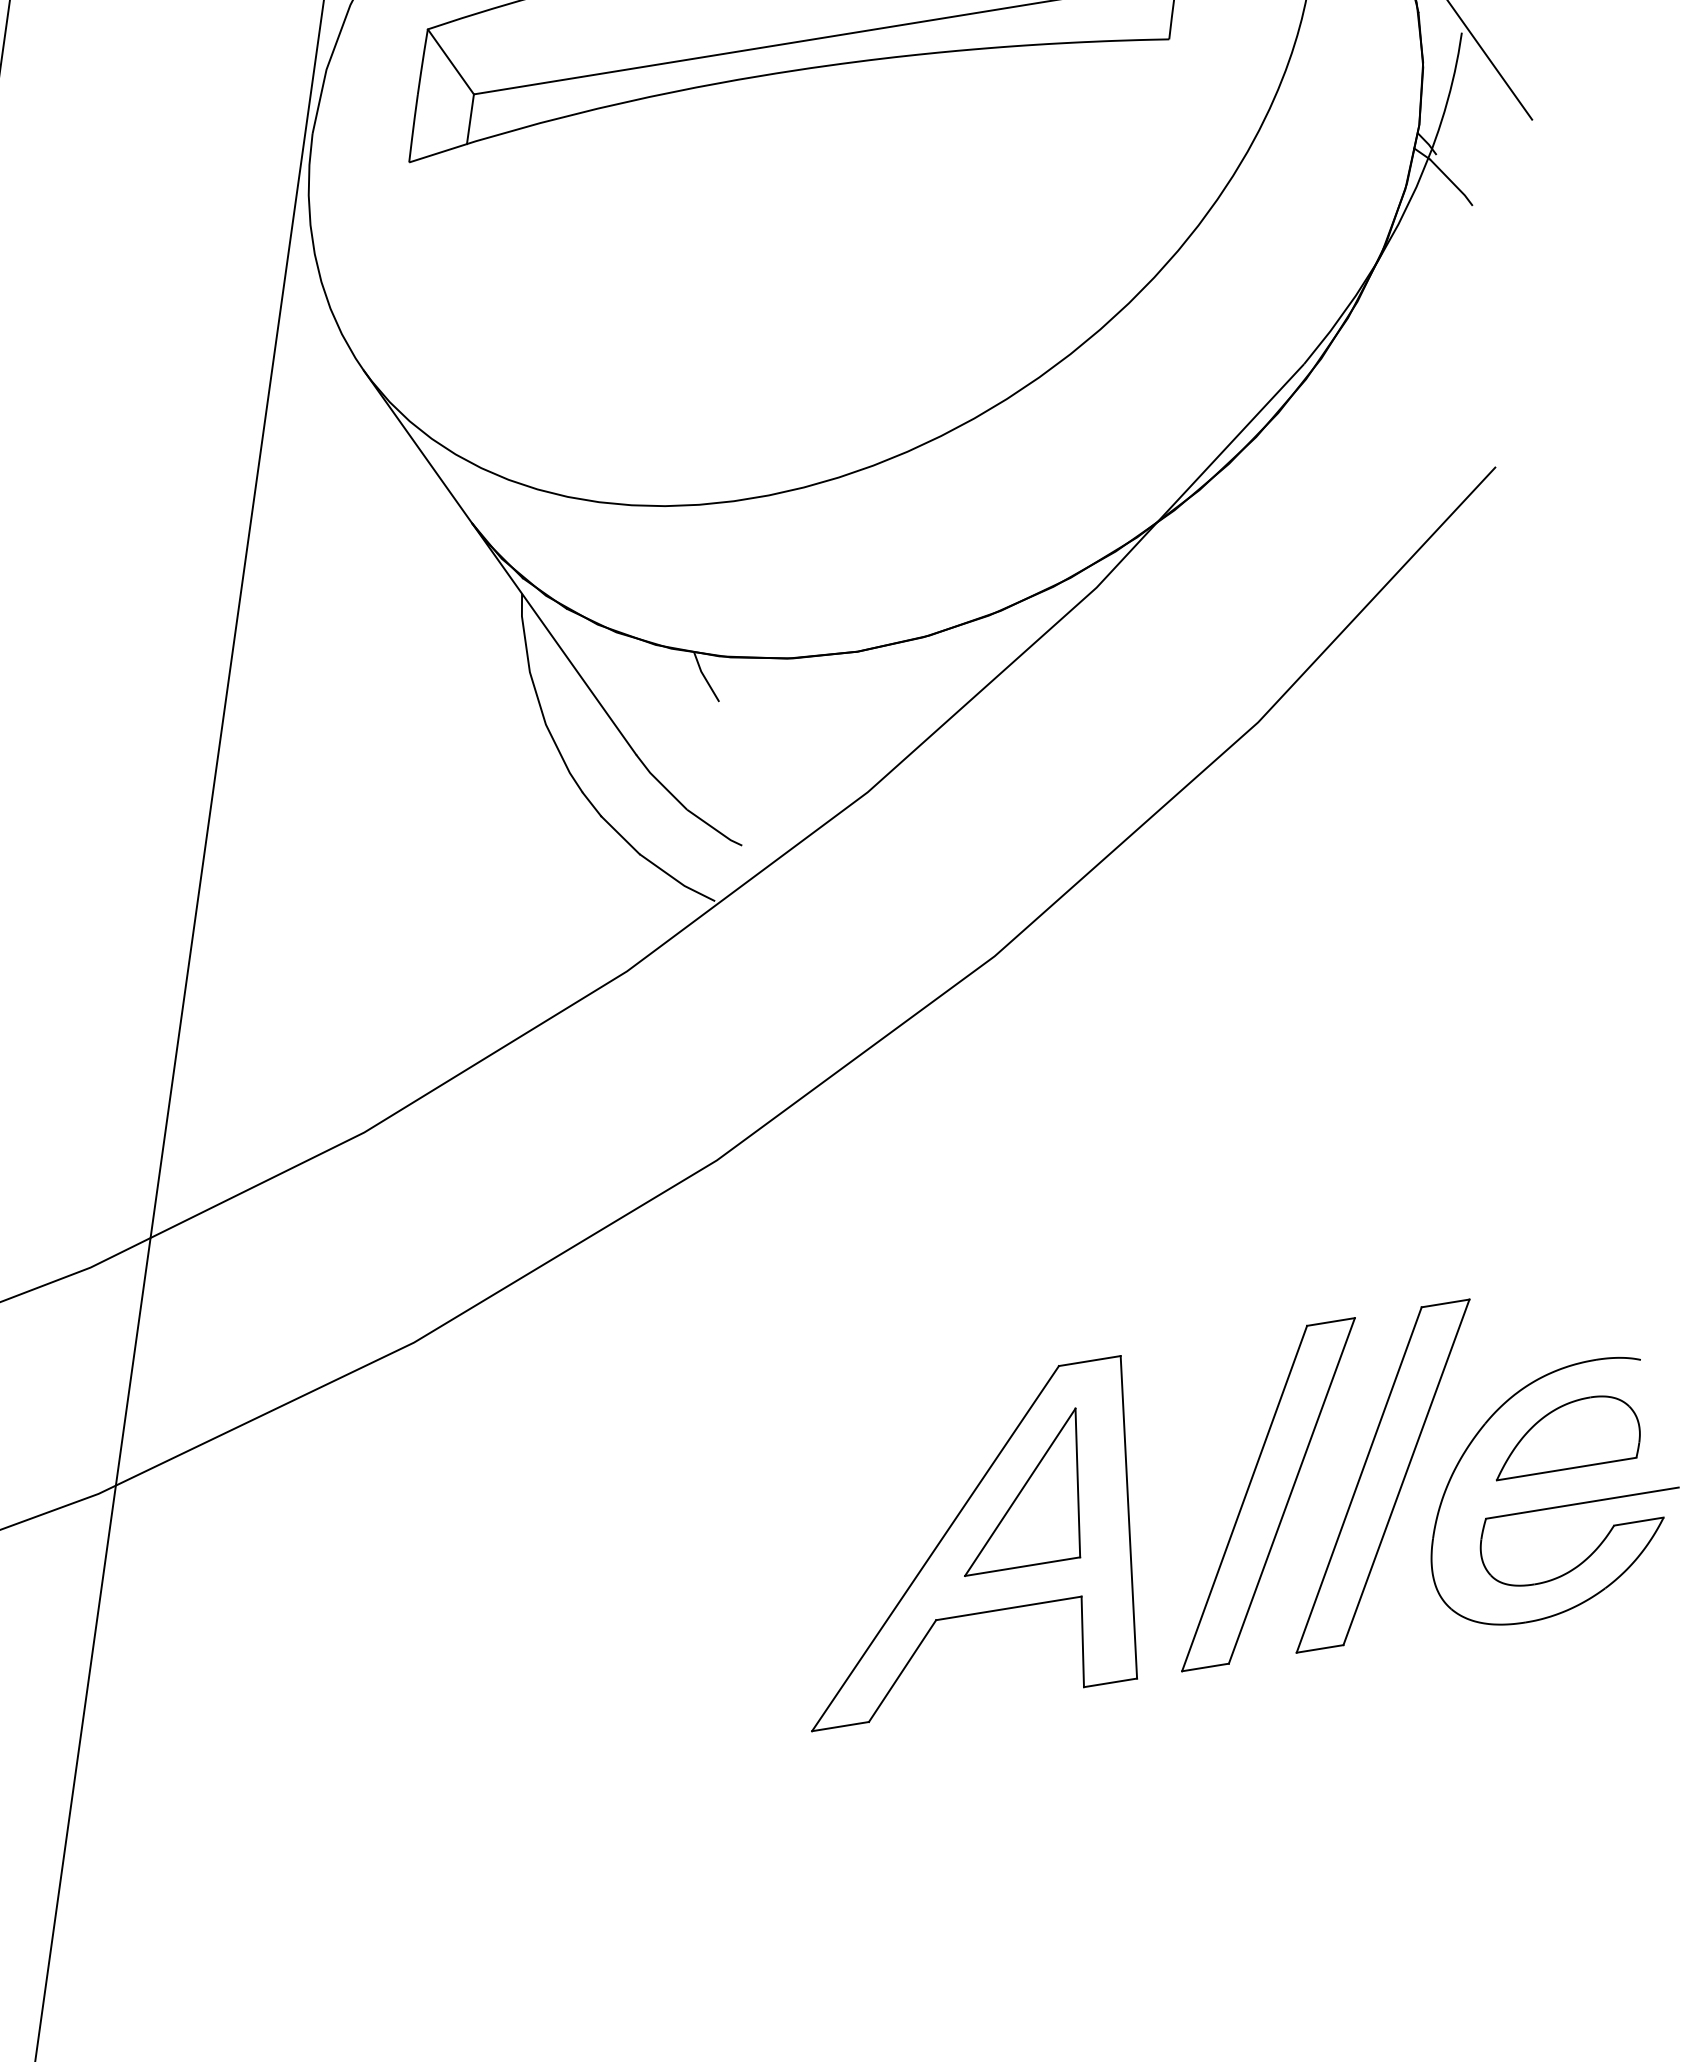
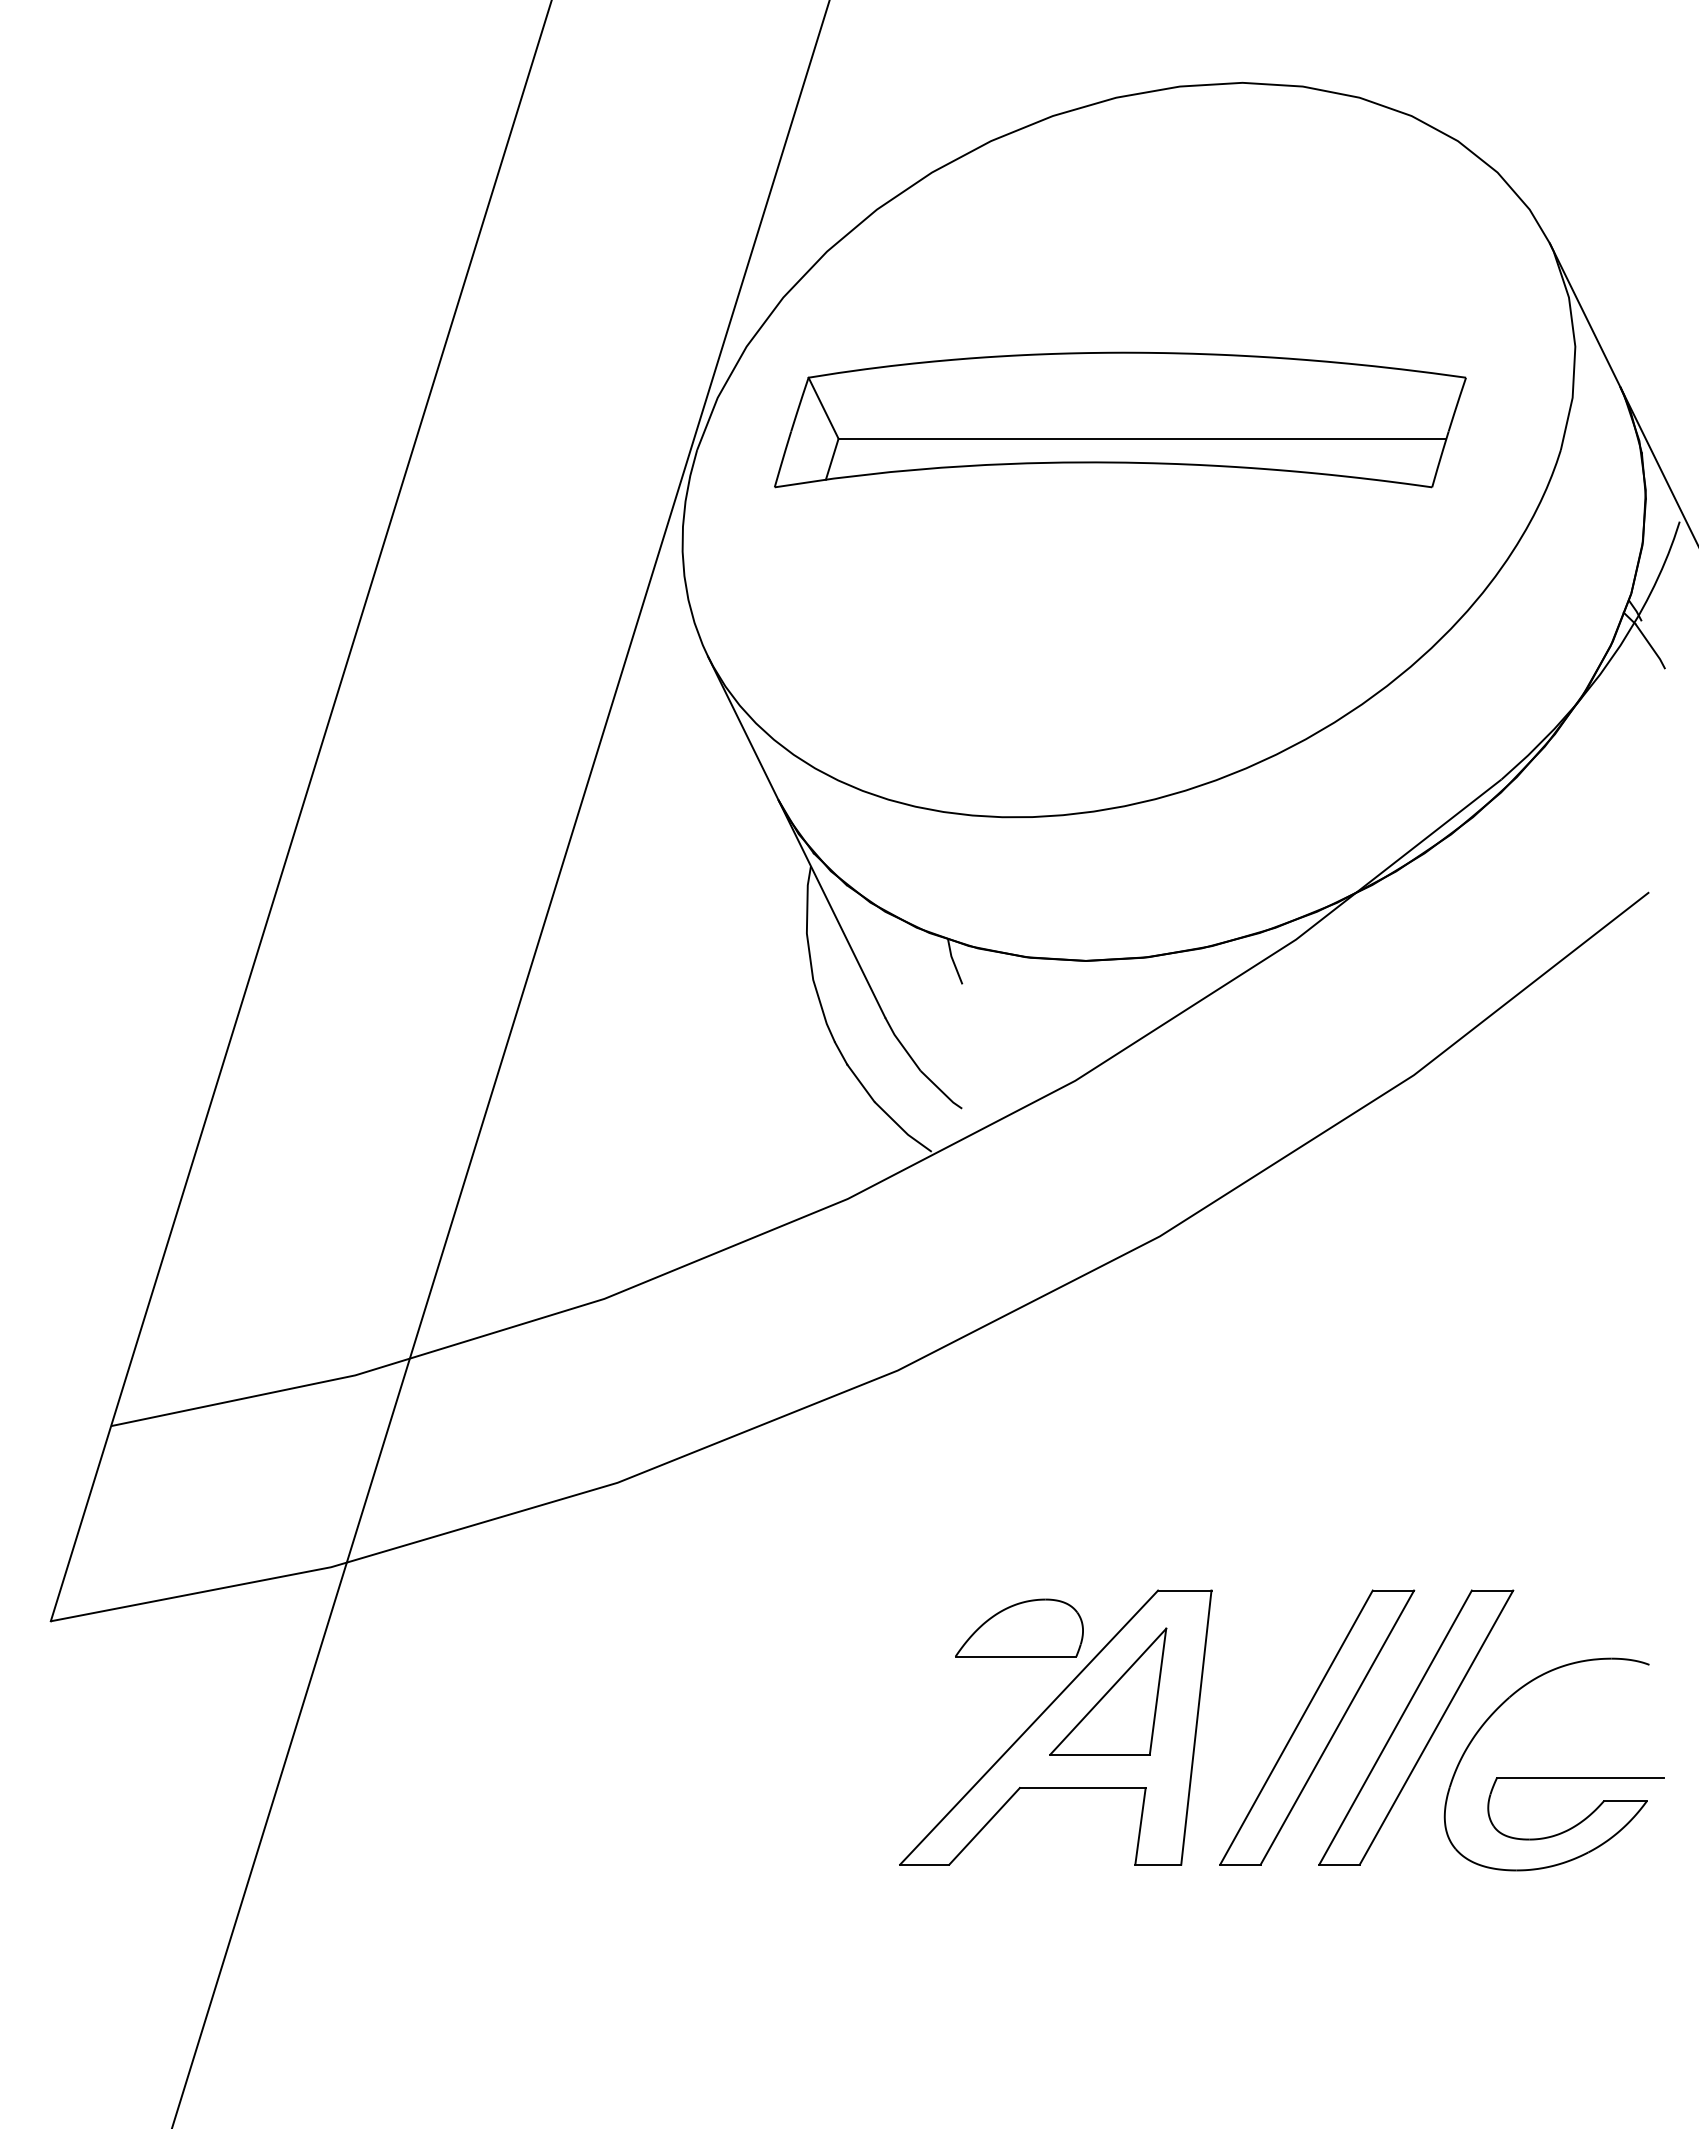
part: (1565, 1434) -> (1019, 1627), moved

